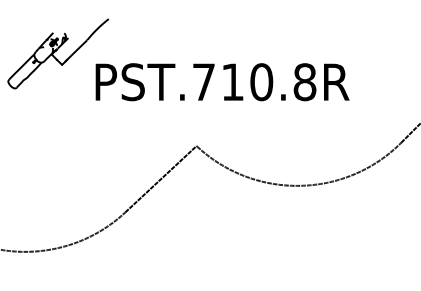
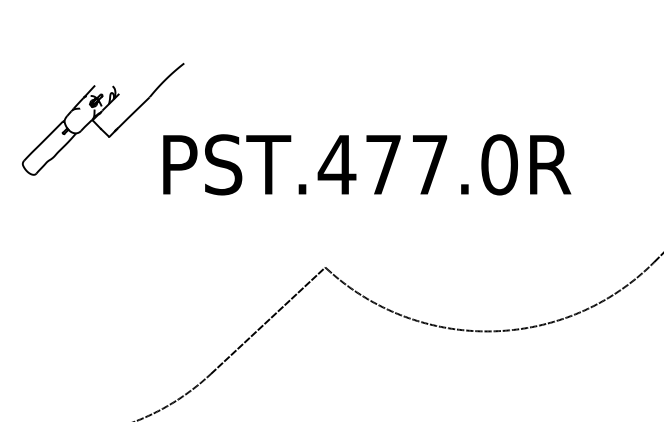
text: (253, 82) -> (416, 165), PST.710.8R -> PST.477.0R

